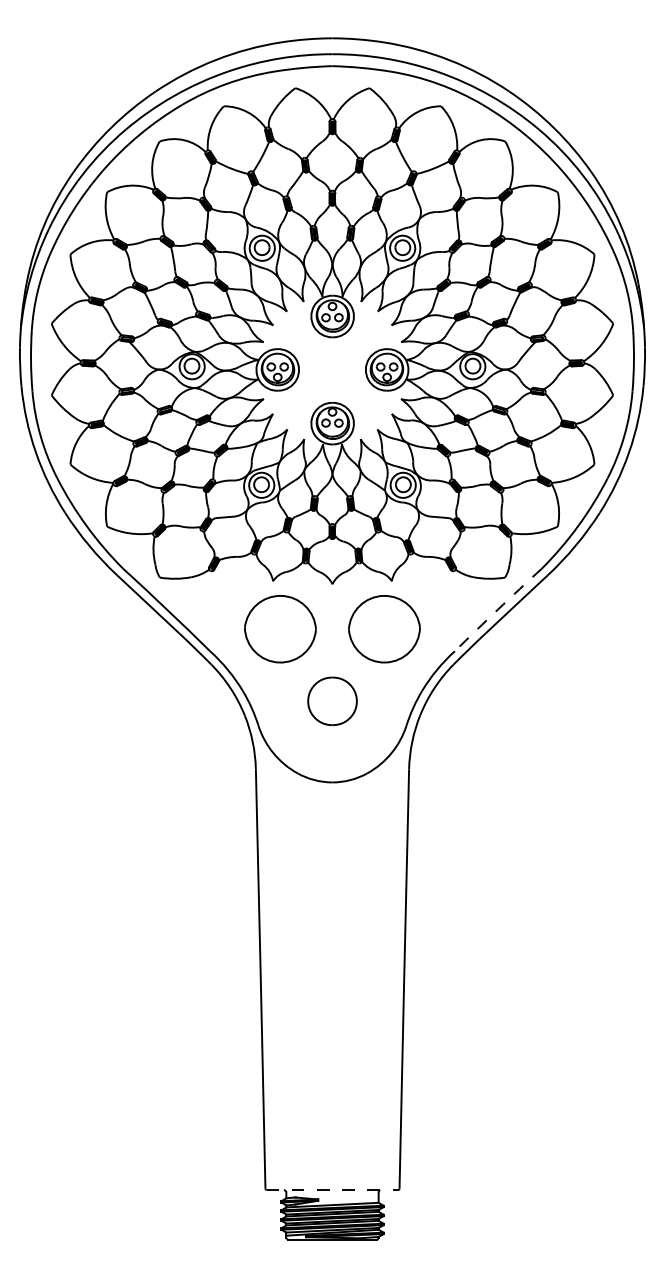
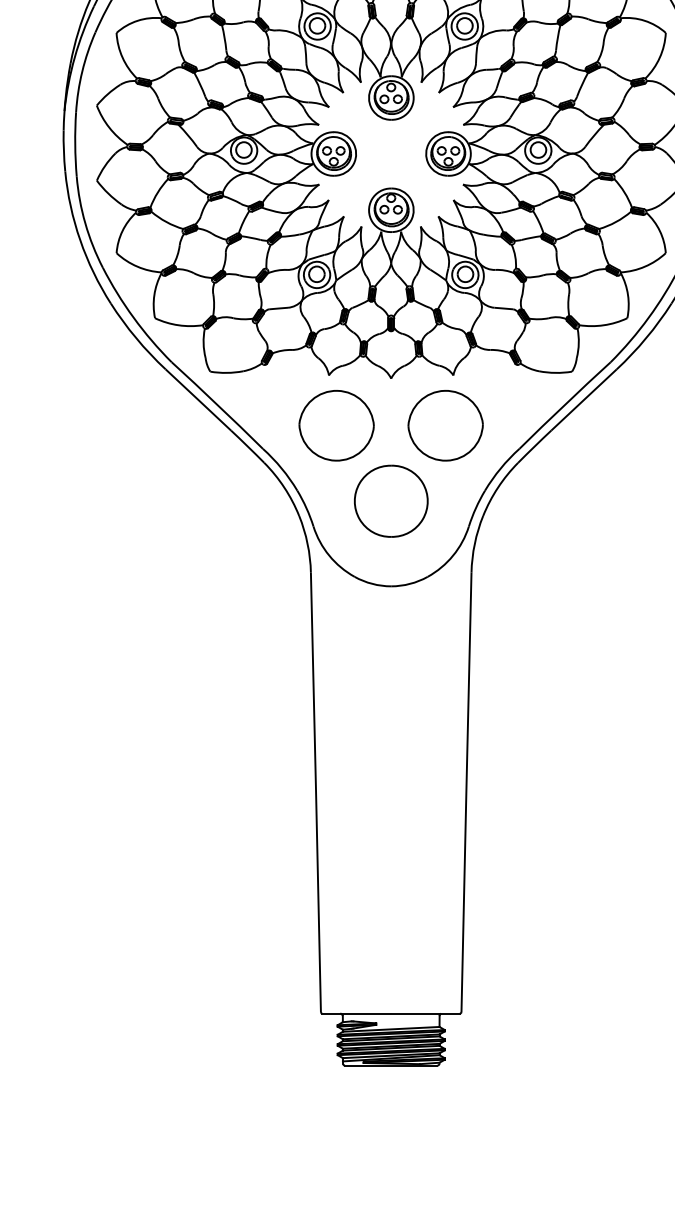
arc: (498, 609) -> (565, 405), dashed -> solid
part: (332, 701) -> (391, 501), size x1.43
line: (332, 1190) -> (391, 1014), dashed -> solid

